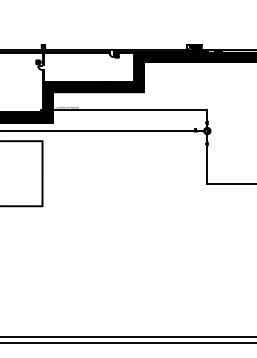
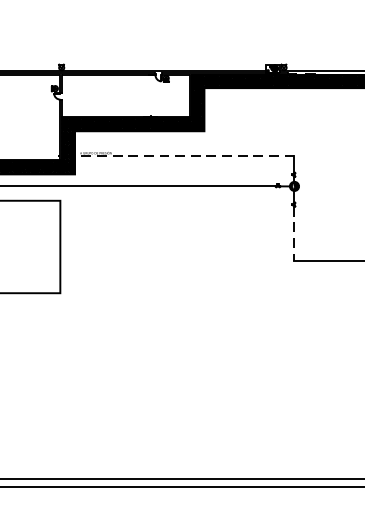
line: (123, 109) -> (175, 155), solid -> dashed
line: (207, 165) -> (294, 235), solid -> dashed

